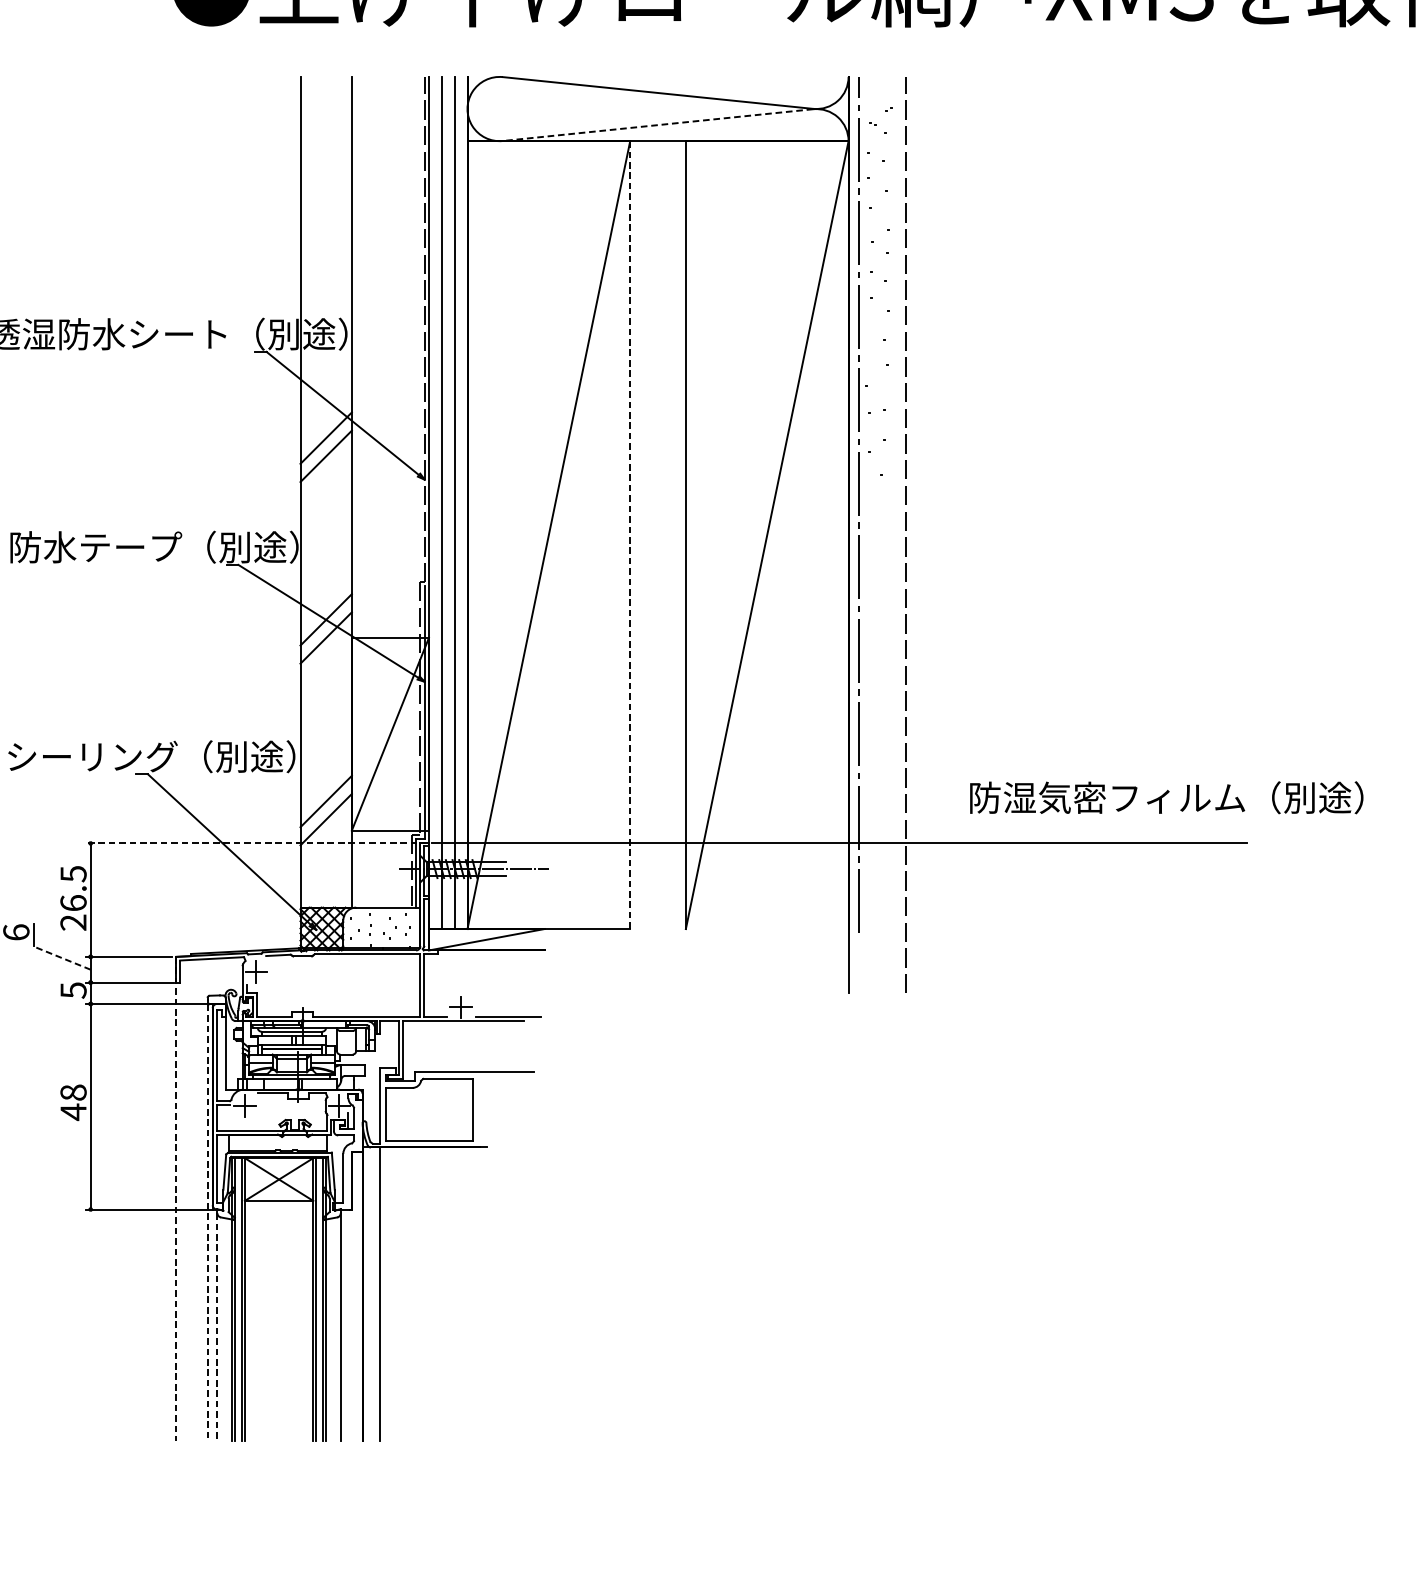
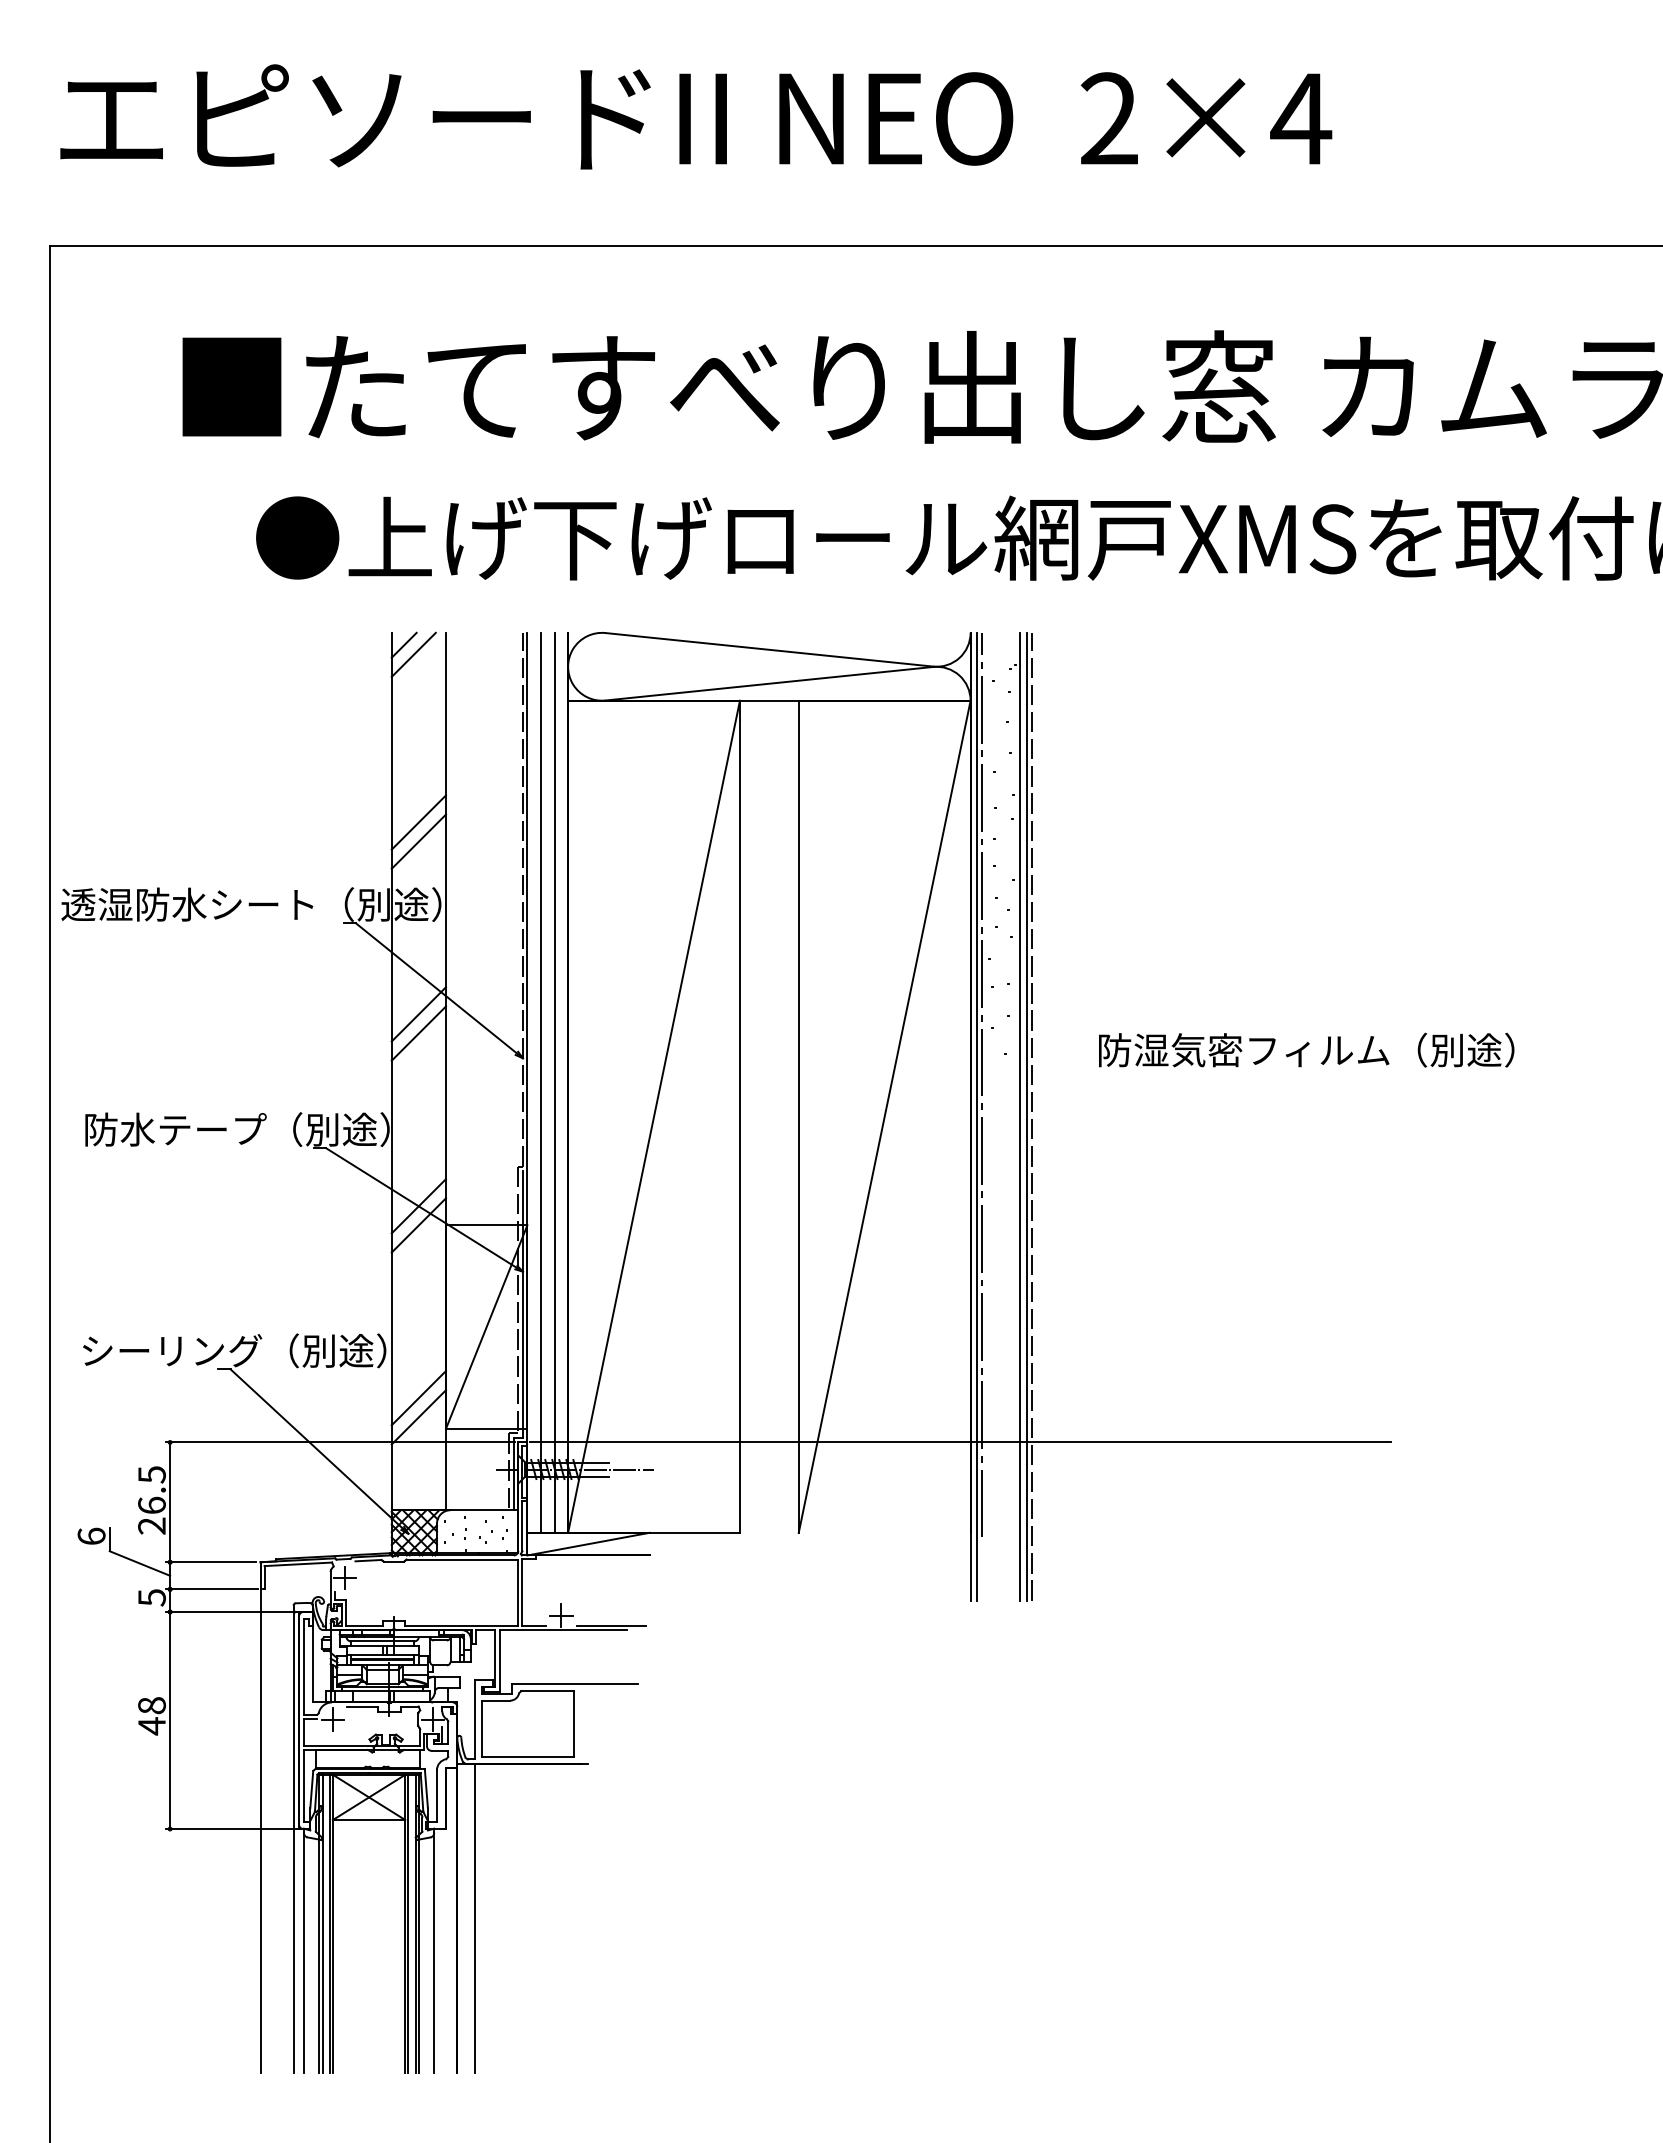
line: (311, 87) -> (403, 644), added
line: (321, 97) -> (413, 654), added
line: (658, 124) -> (769, 683), dashed -> solid
line: (325, 256) -> (418, 822), added
line: (325, 274) -> (418, 841), added
line: (855, 534) -> (977, 1116), added
line: (895, 534) -> (1020, 1116), added
line: (902, 534) -> (1027, 1116), added
line: (629, 535) -> (739, 1117), dashed -> solid
text: (1166, 797) -> (1306, 1049), moved
line: (252, 843) -> (340, 1442), dashed -> solid
line: (61, 958) -> (139, 1563), dashed -> solid
line: (176, 1198) -> (260, 1817), dashed -> solid
line: (208, 1223) -> (294, 1843), dashed -> solid
line: (216, 1327) -> (303, 1953), dashed -> solid

